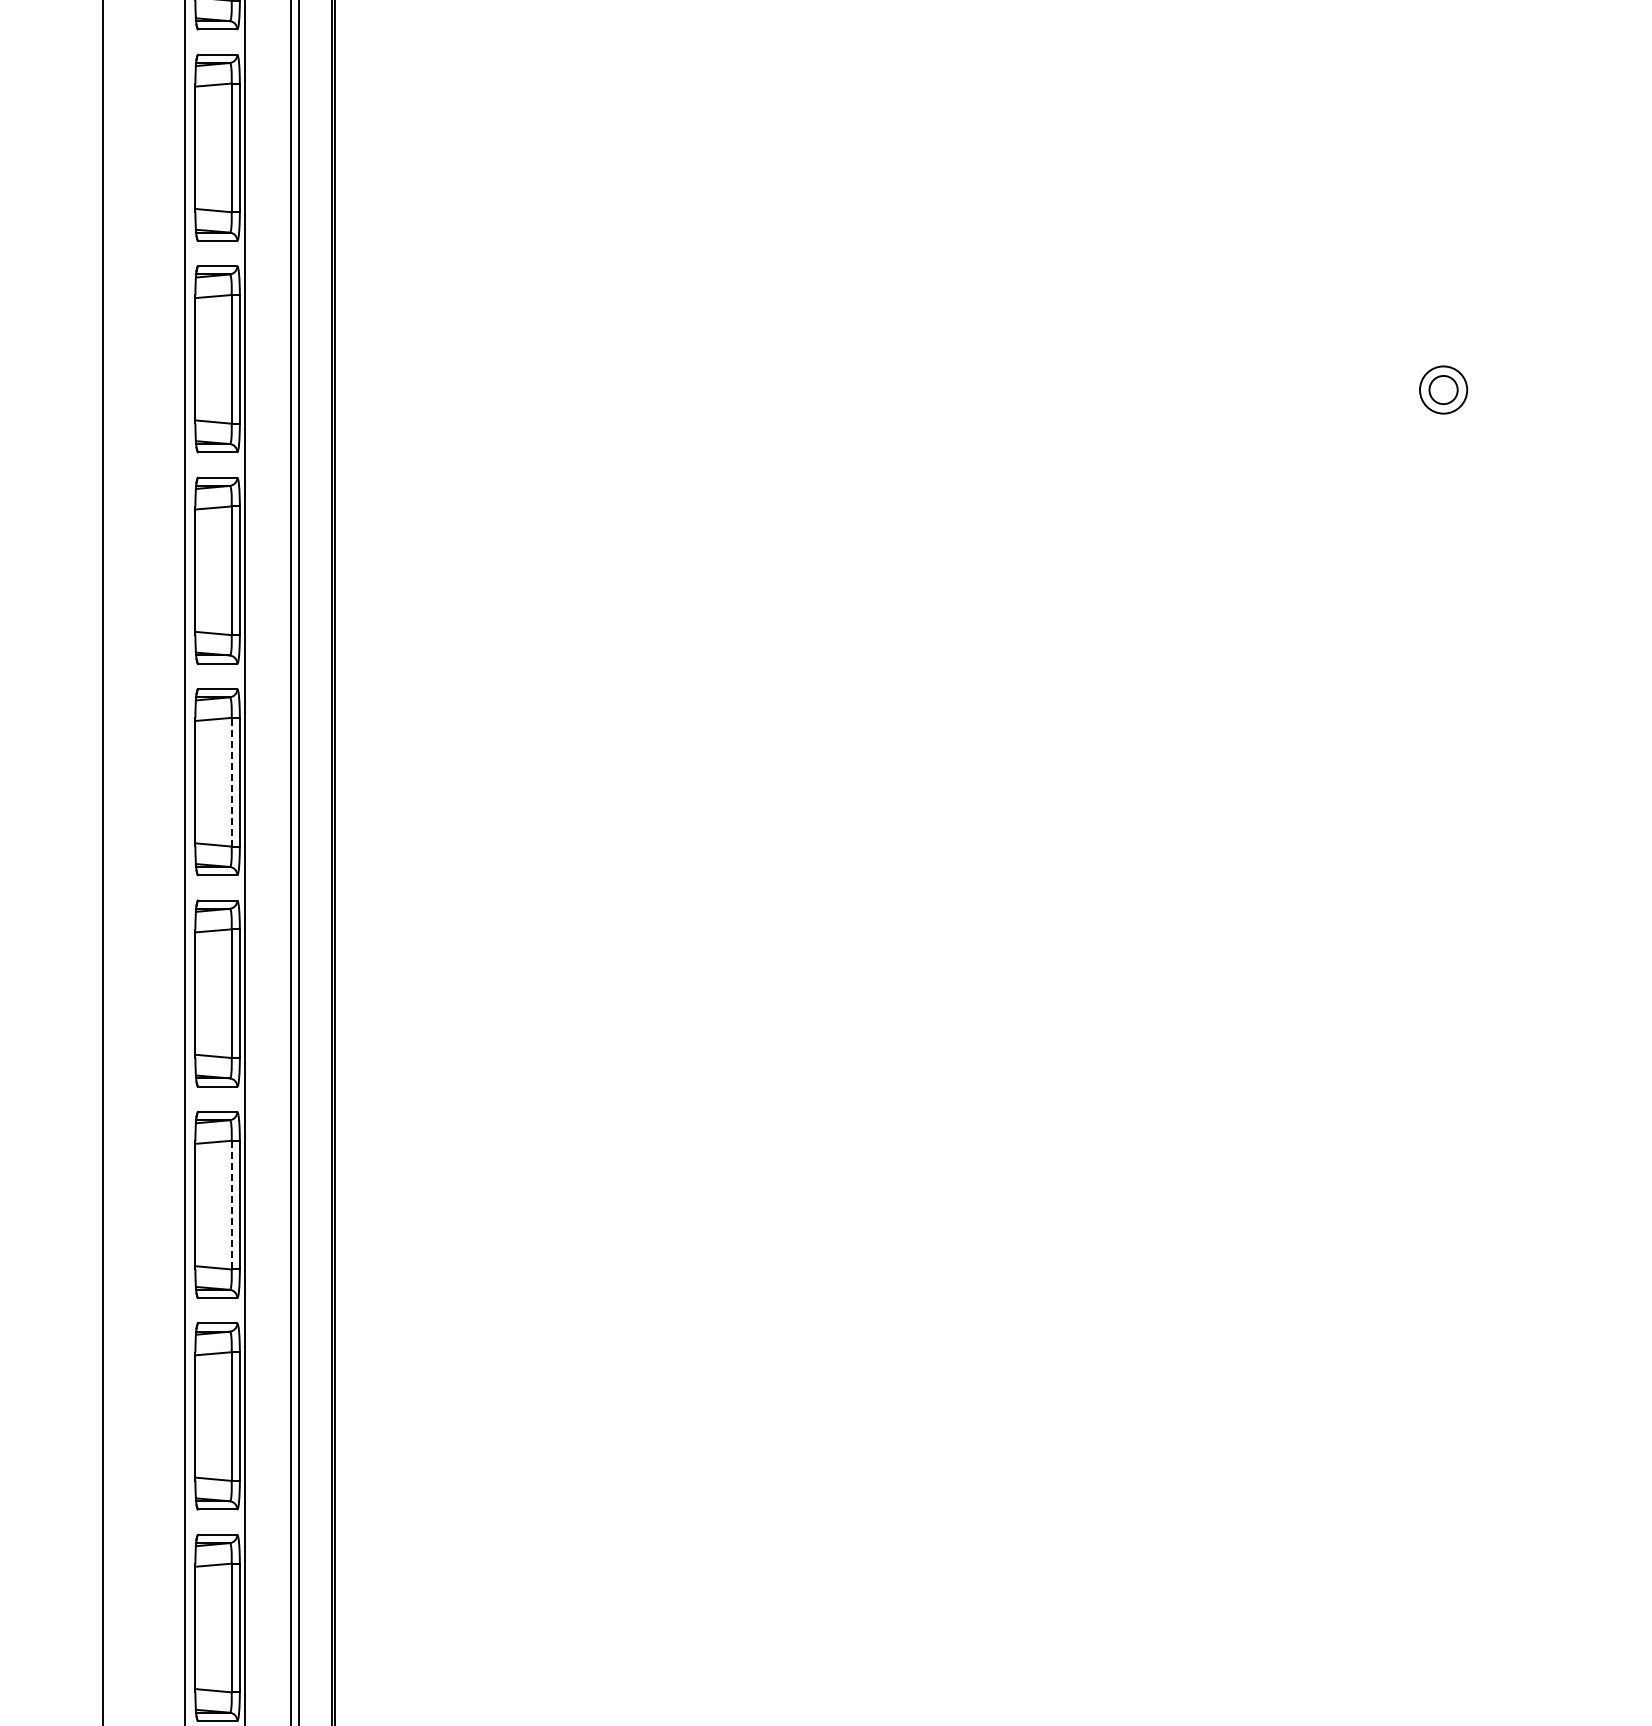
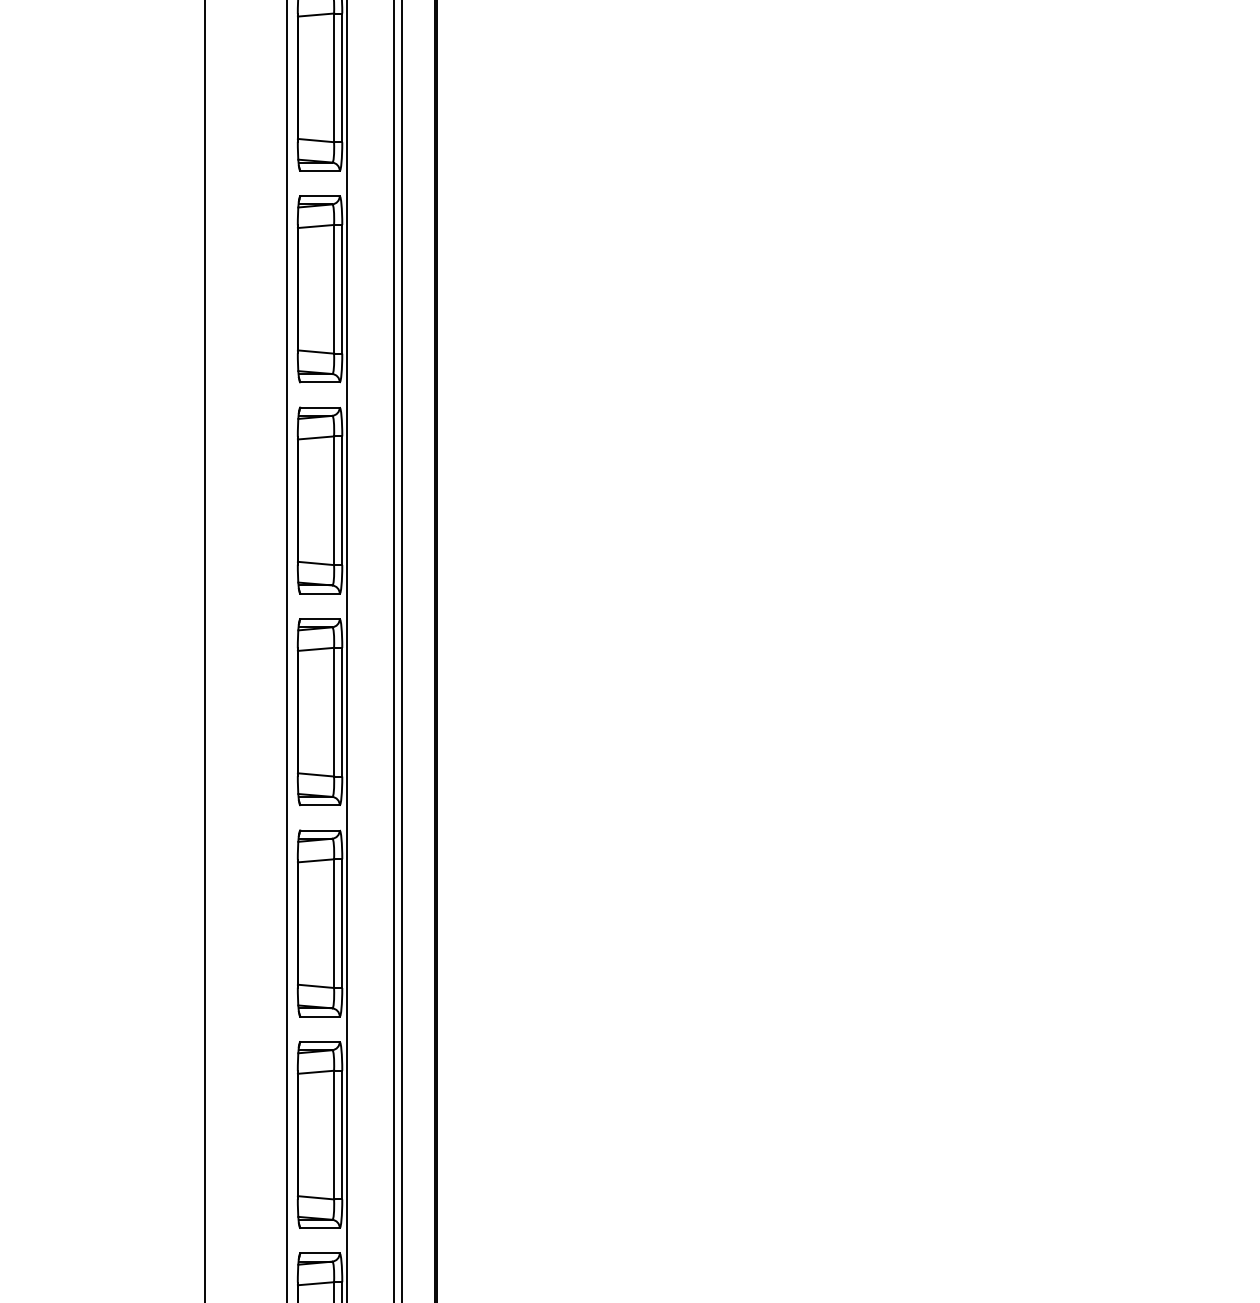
line: (231, 781) -> (333, 288), dashed -> solid
line: (231, 1204) -> (333, 711), dashed -> solid

